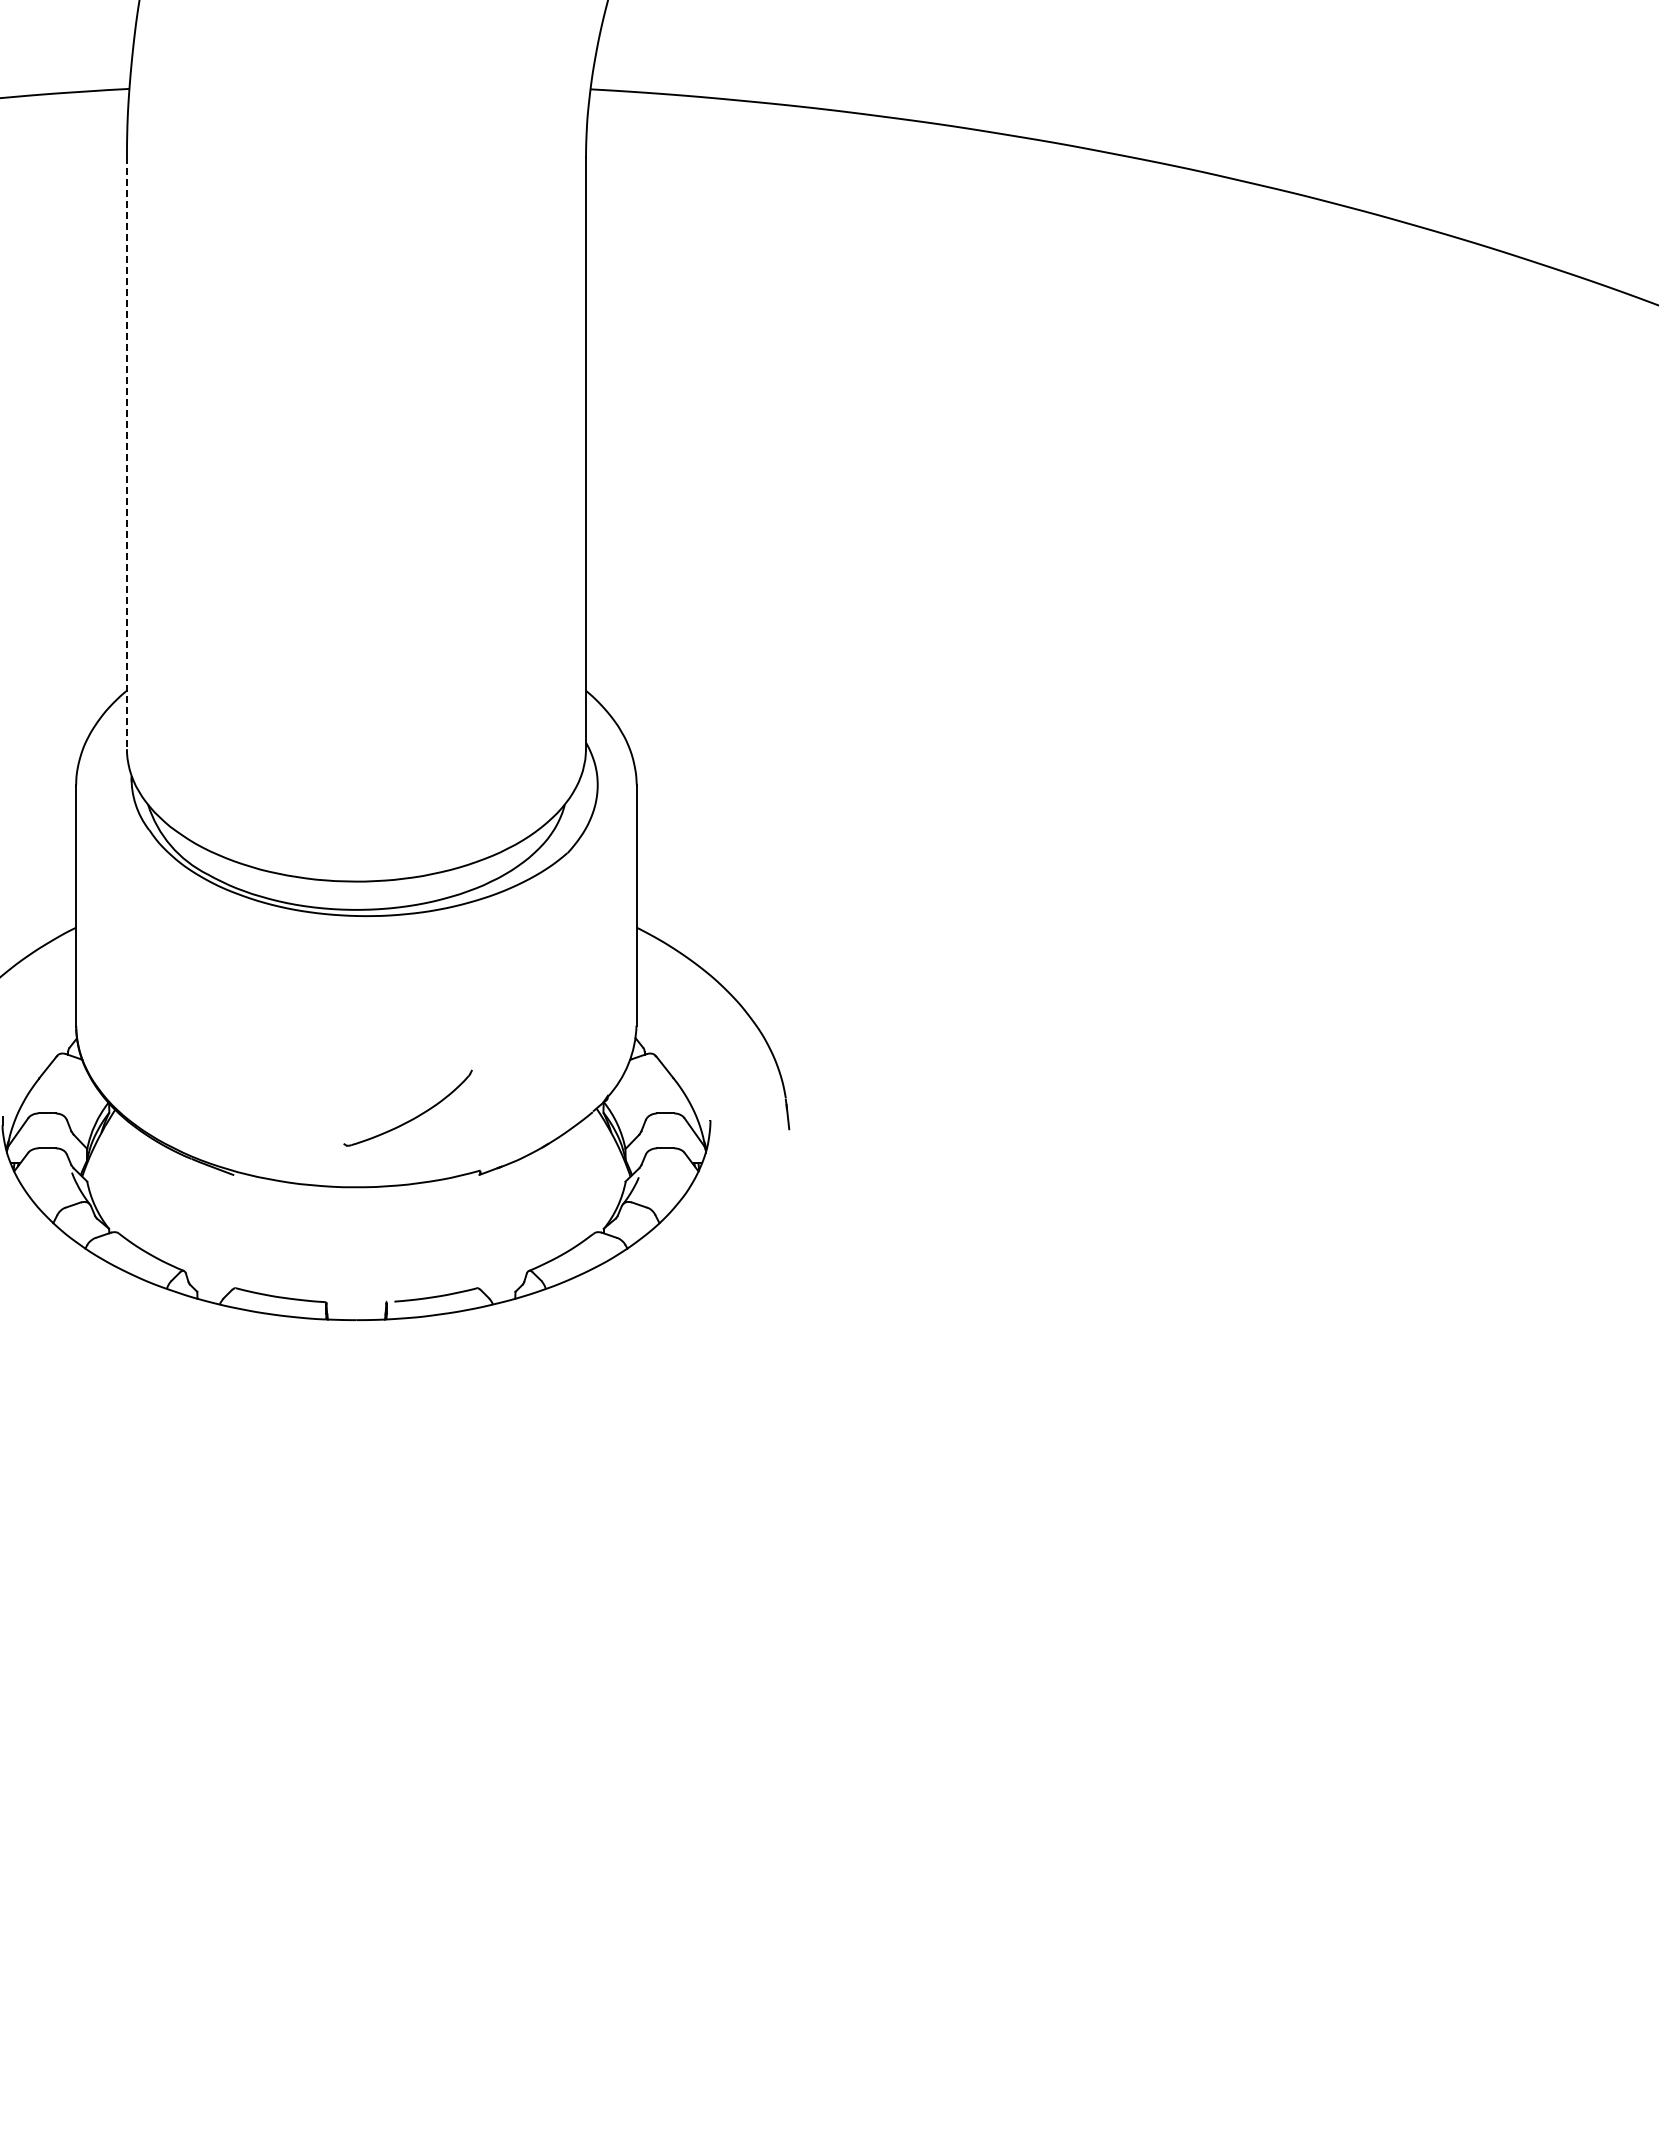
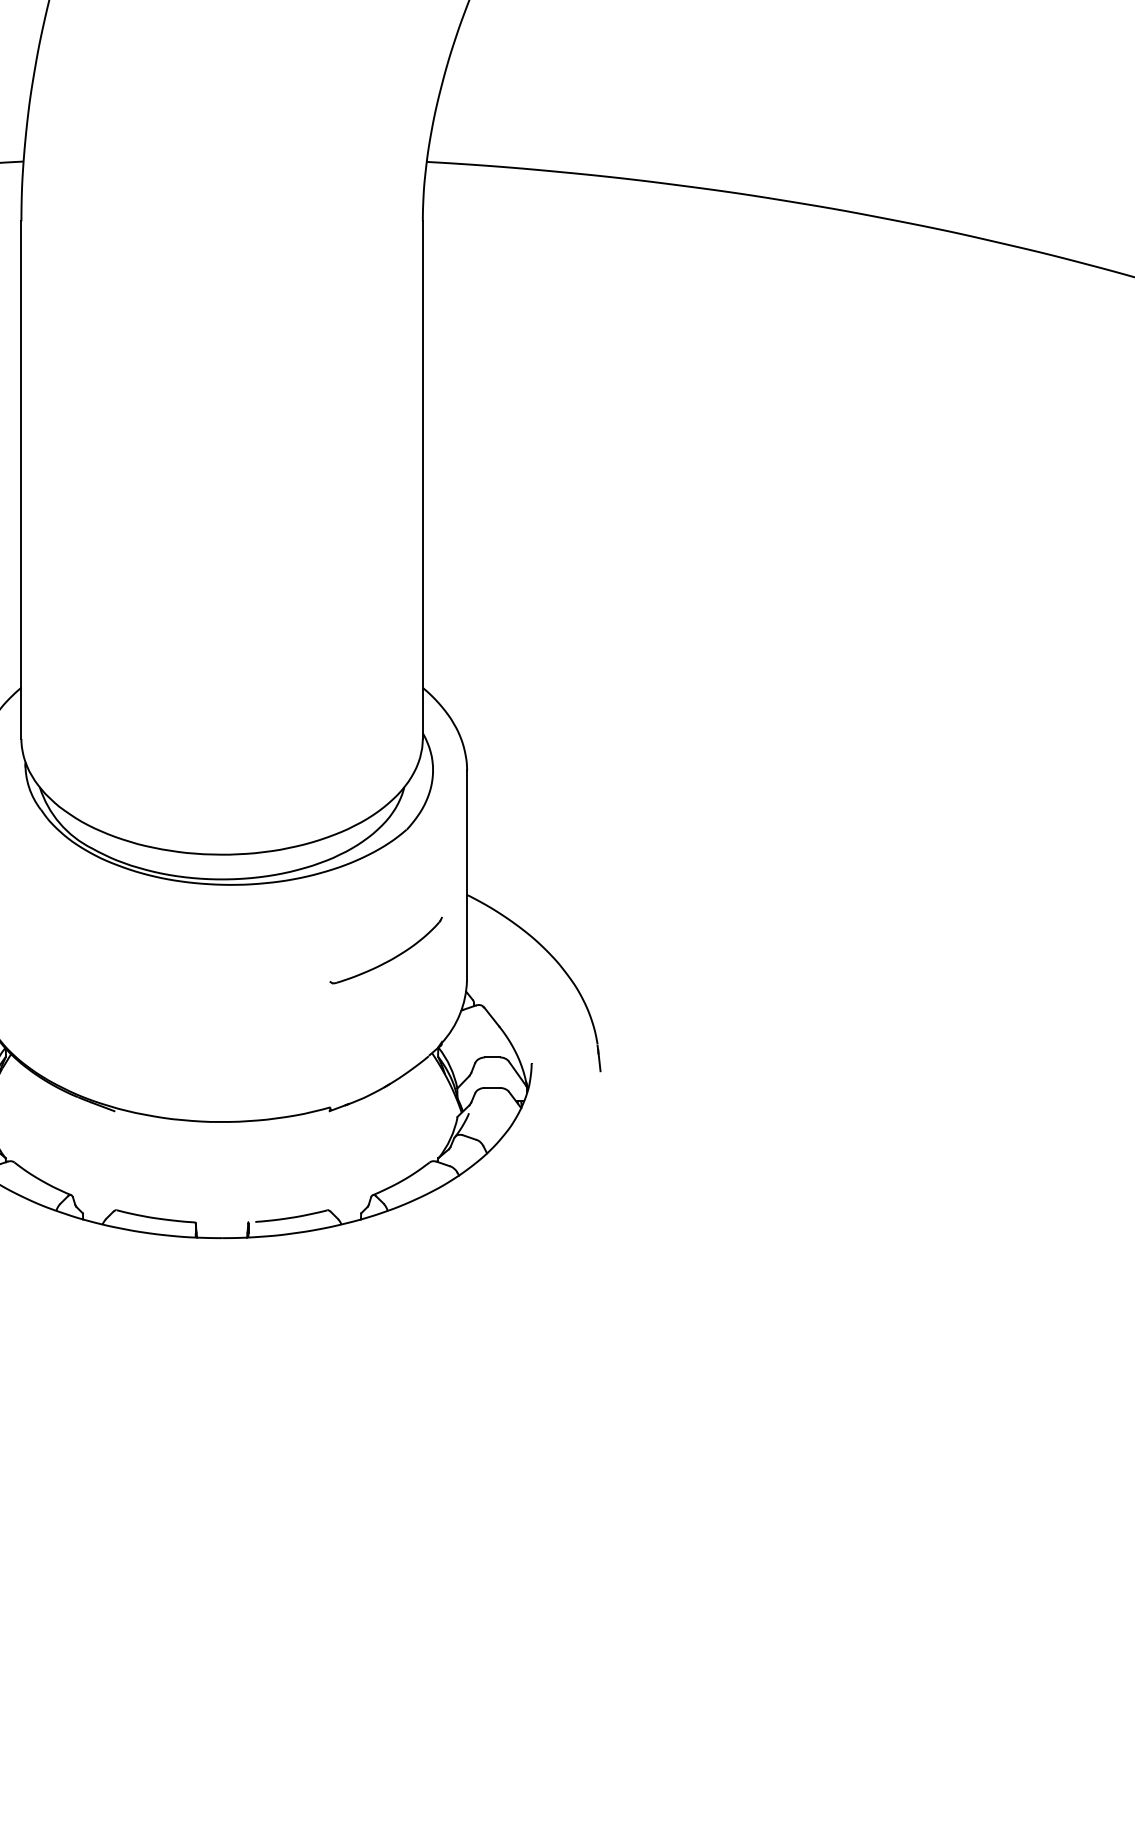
line: (126, 453) -> (21, 480), dashed -> solid
part: (415, 1116) -> (392, 957), moved

